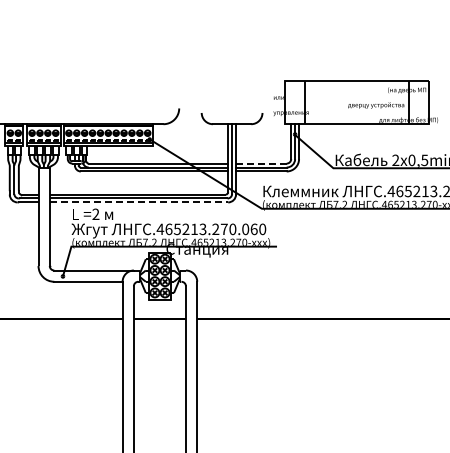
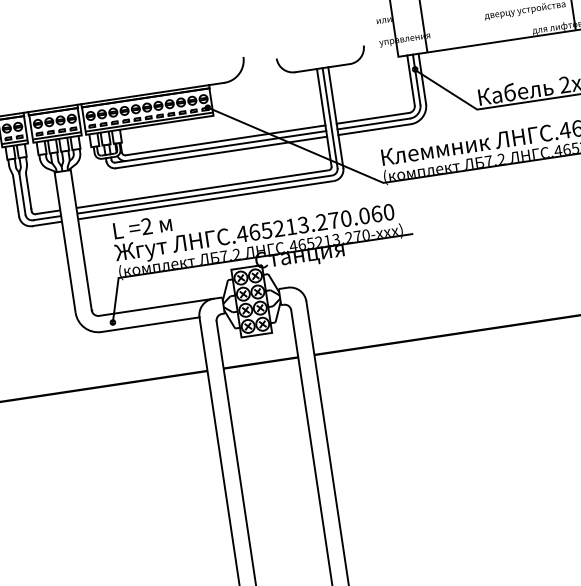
line: (261, 163) -> (373, 118), dashed -> solid
line: (139, 202) -> (206, 200), dashed -> solid

